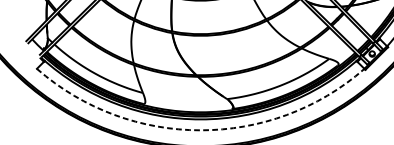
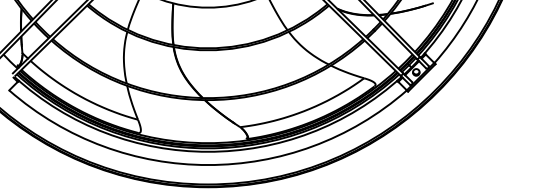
arc: (201, 130) -> (208, 165), dashed -> solid

